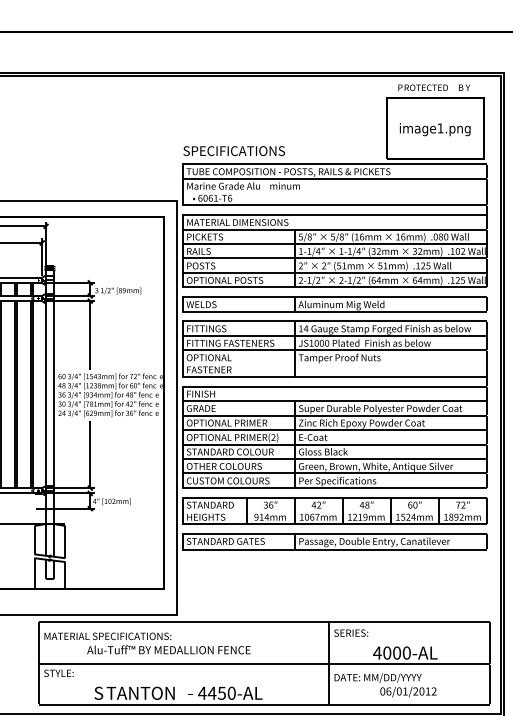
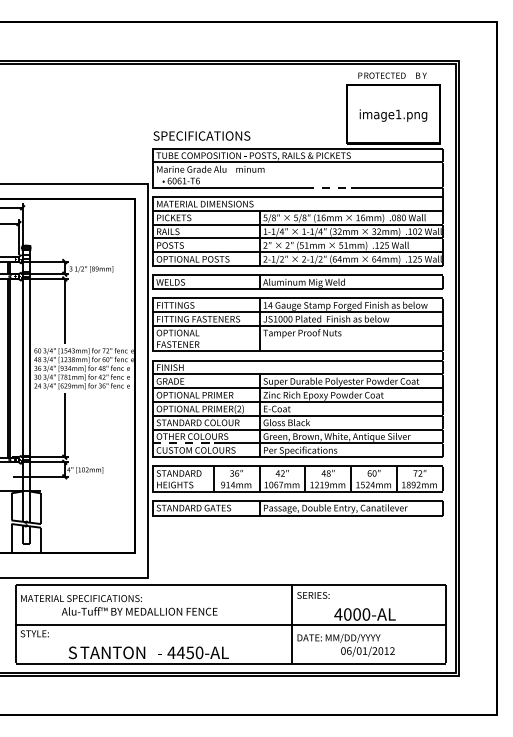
line: (367, 205) -> (328, 187), solid -> dashed
line: (214, 473) -> (183, 443), solid -> dashed

